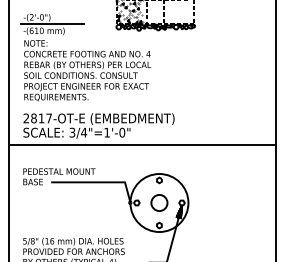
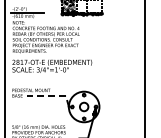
line: (141, 145) -> (74, 76), removed
line: (101, 183) -> (53, 96), solid -> dashed

